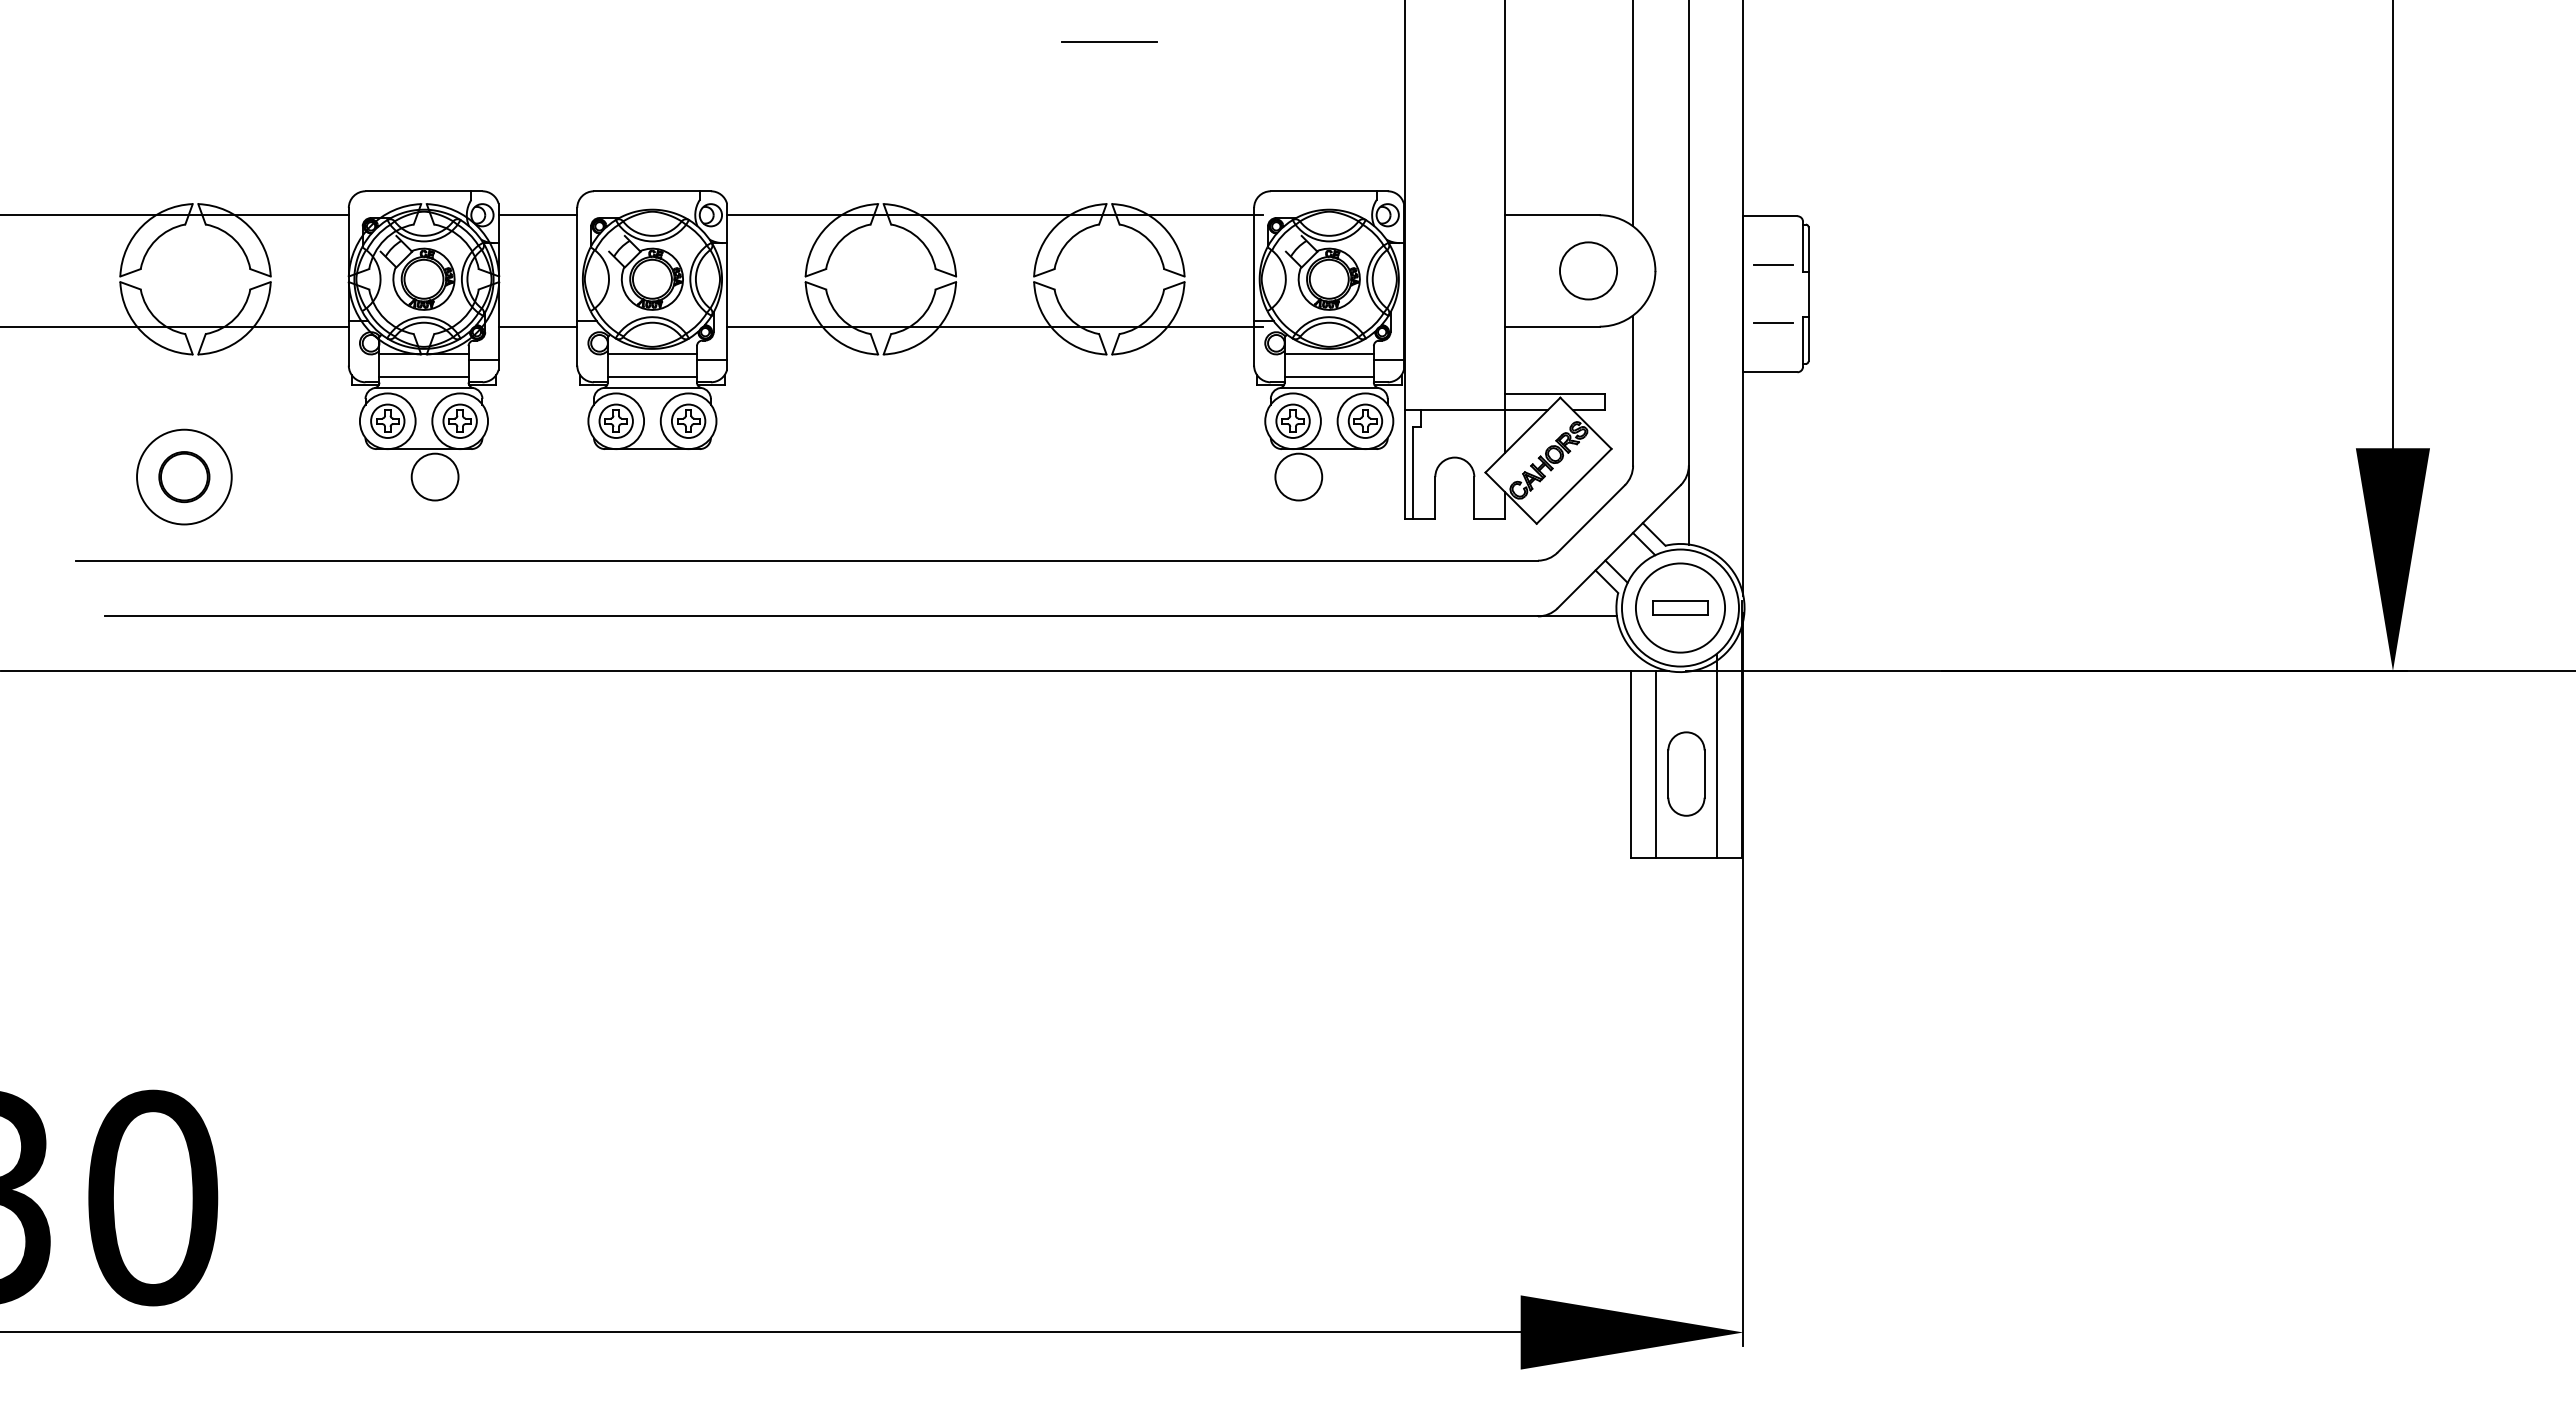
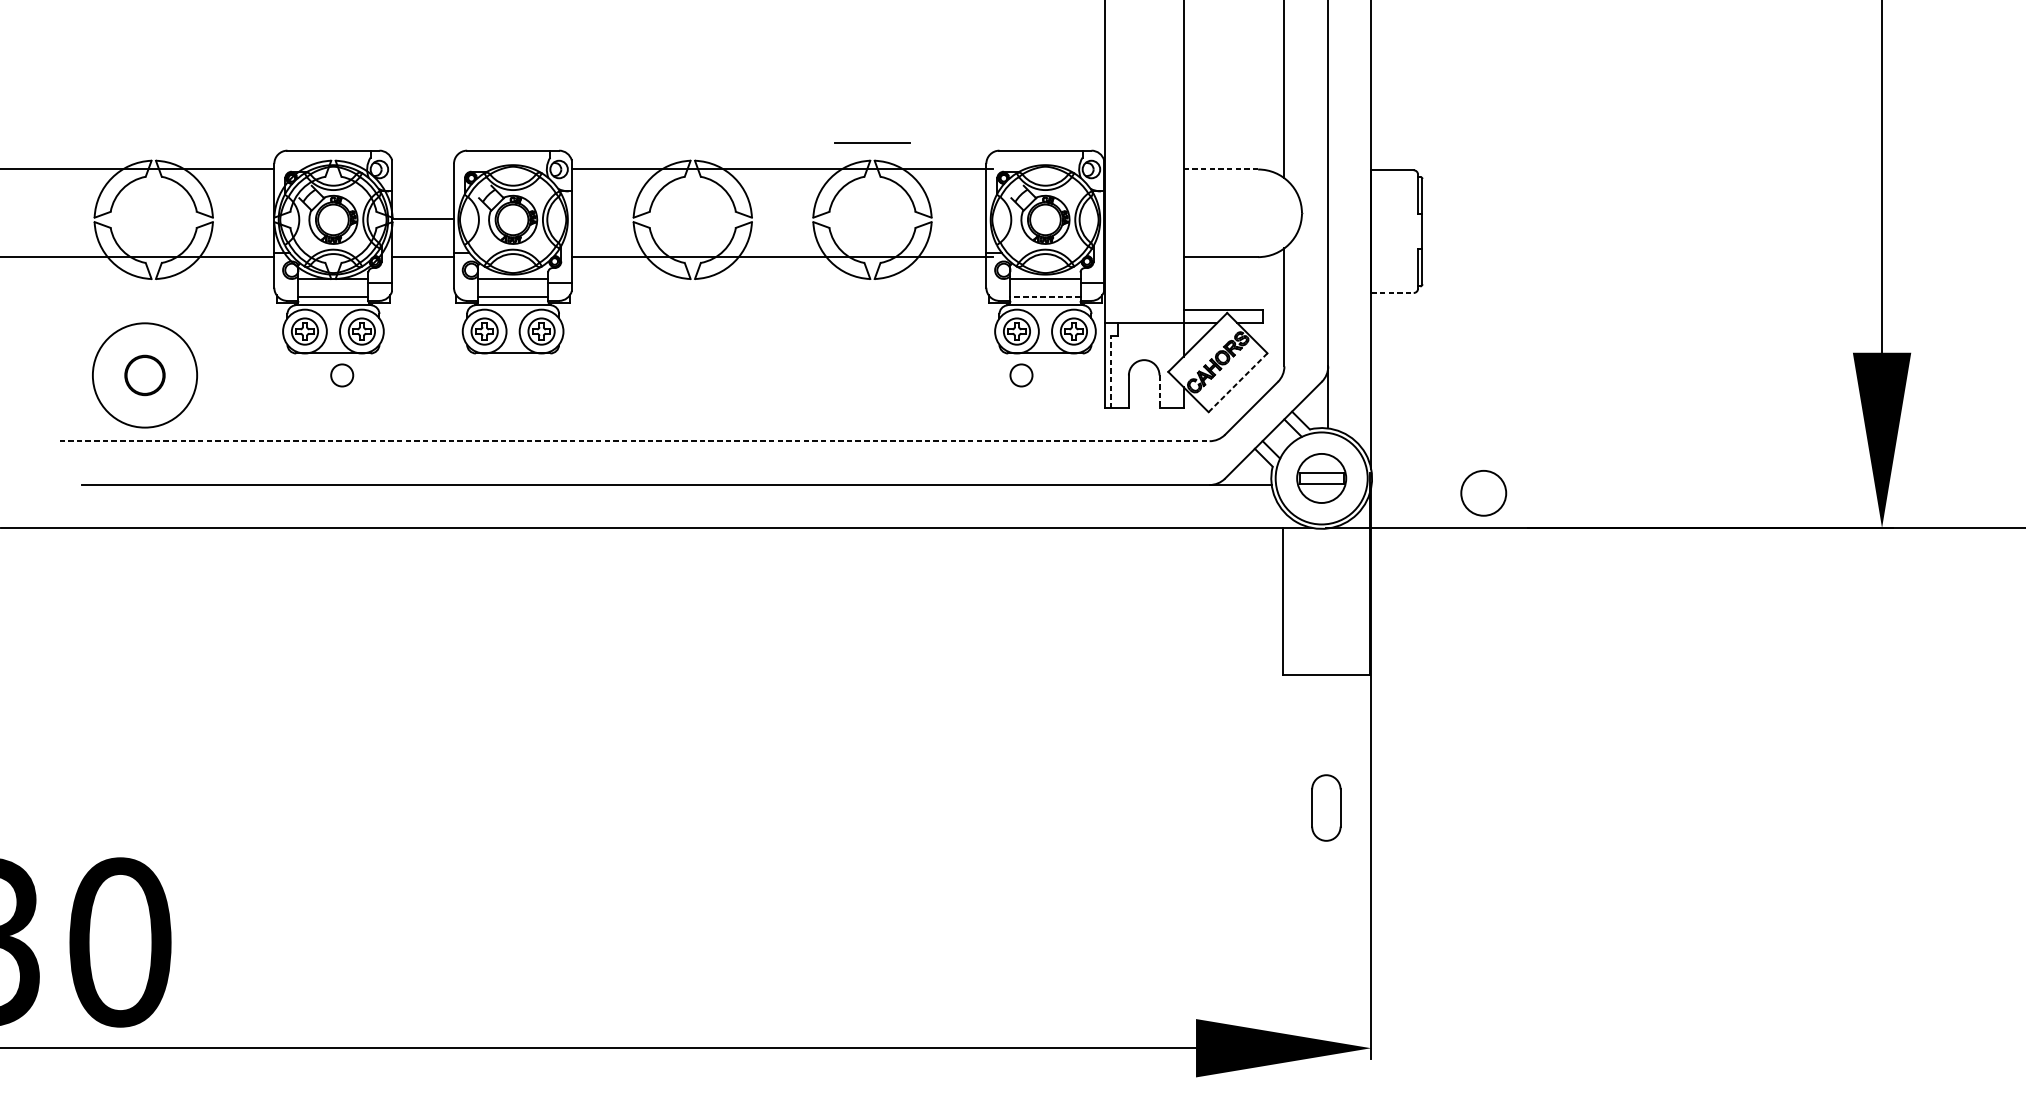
line: (1109, 41) -> (872, 142), moved
line: (537, 215) -> (422, 219), moved
line: (1552, 215) -> (1221, 169), solid -> dashed
line: (1773, 265) -> (1394, 209), removed
circle: (1588, 270) -> (1483, 492), moved
line: (1773, 323) -> (1394, 254), removed
line: (1770, 372) -> (1392, 293), solid -> dashed
line: (1329, 376) -> (1045, 296), solid -> dashed
line: (1413, 472) -> (1111, 371), solid -> dashed
circle: (184, 476) -> (145, 374), size x1.4
circle: (434, 476) -> (341, 374), size x0.6
circle: (1298, 476) -> (1021, 374), size x0.6
line: (1574, 486) -> (1238, 382), solid -> dashed
line: (1474, 498) -> (1159, 392), solid -> dashed
line: (807, 560) -> (635, 441), solid -> dashed
circle: (1680, 607) -> (1321, 478), size x0.7
line: (1717, 755) -> (1350, 594), removed
line: (1655, 764) -> (1302, 601), removed
part: (1686, 773) -> (1326, 807), moved

